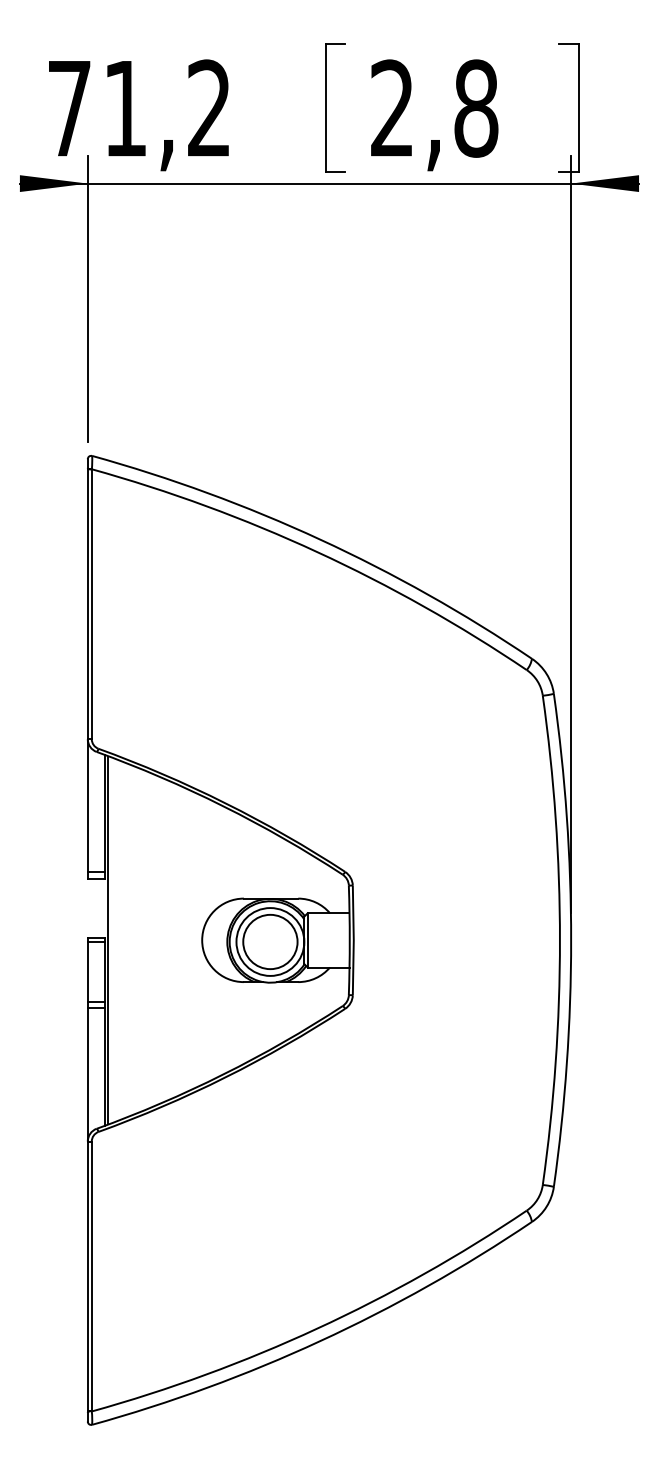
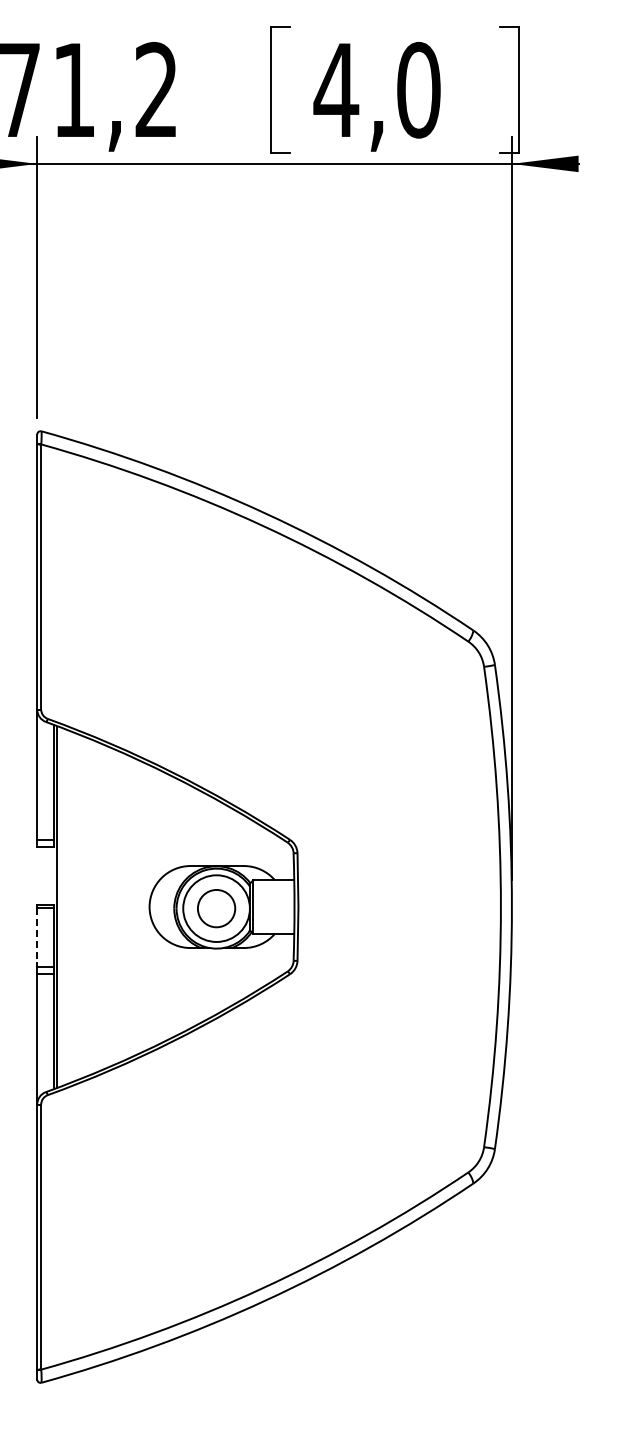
text: (433, 108) -> (376, 90), 2,8 -> 4,0
circle: (270, 941) -> (216, 908), size x0.7
line: (87, 971) -> (36, 937), solid -> dashed

